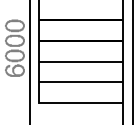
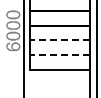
line: (81, 61) -> (60, 40), solid -> dashed
line: (81, 81) -> (60, 54), solid -> dashed

